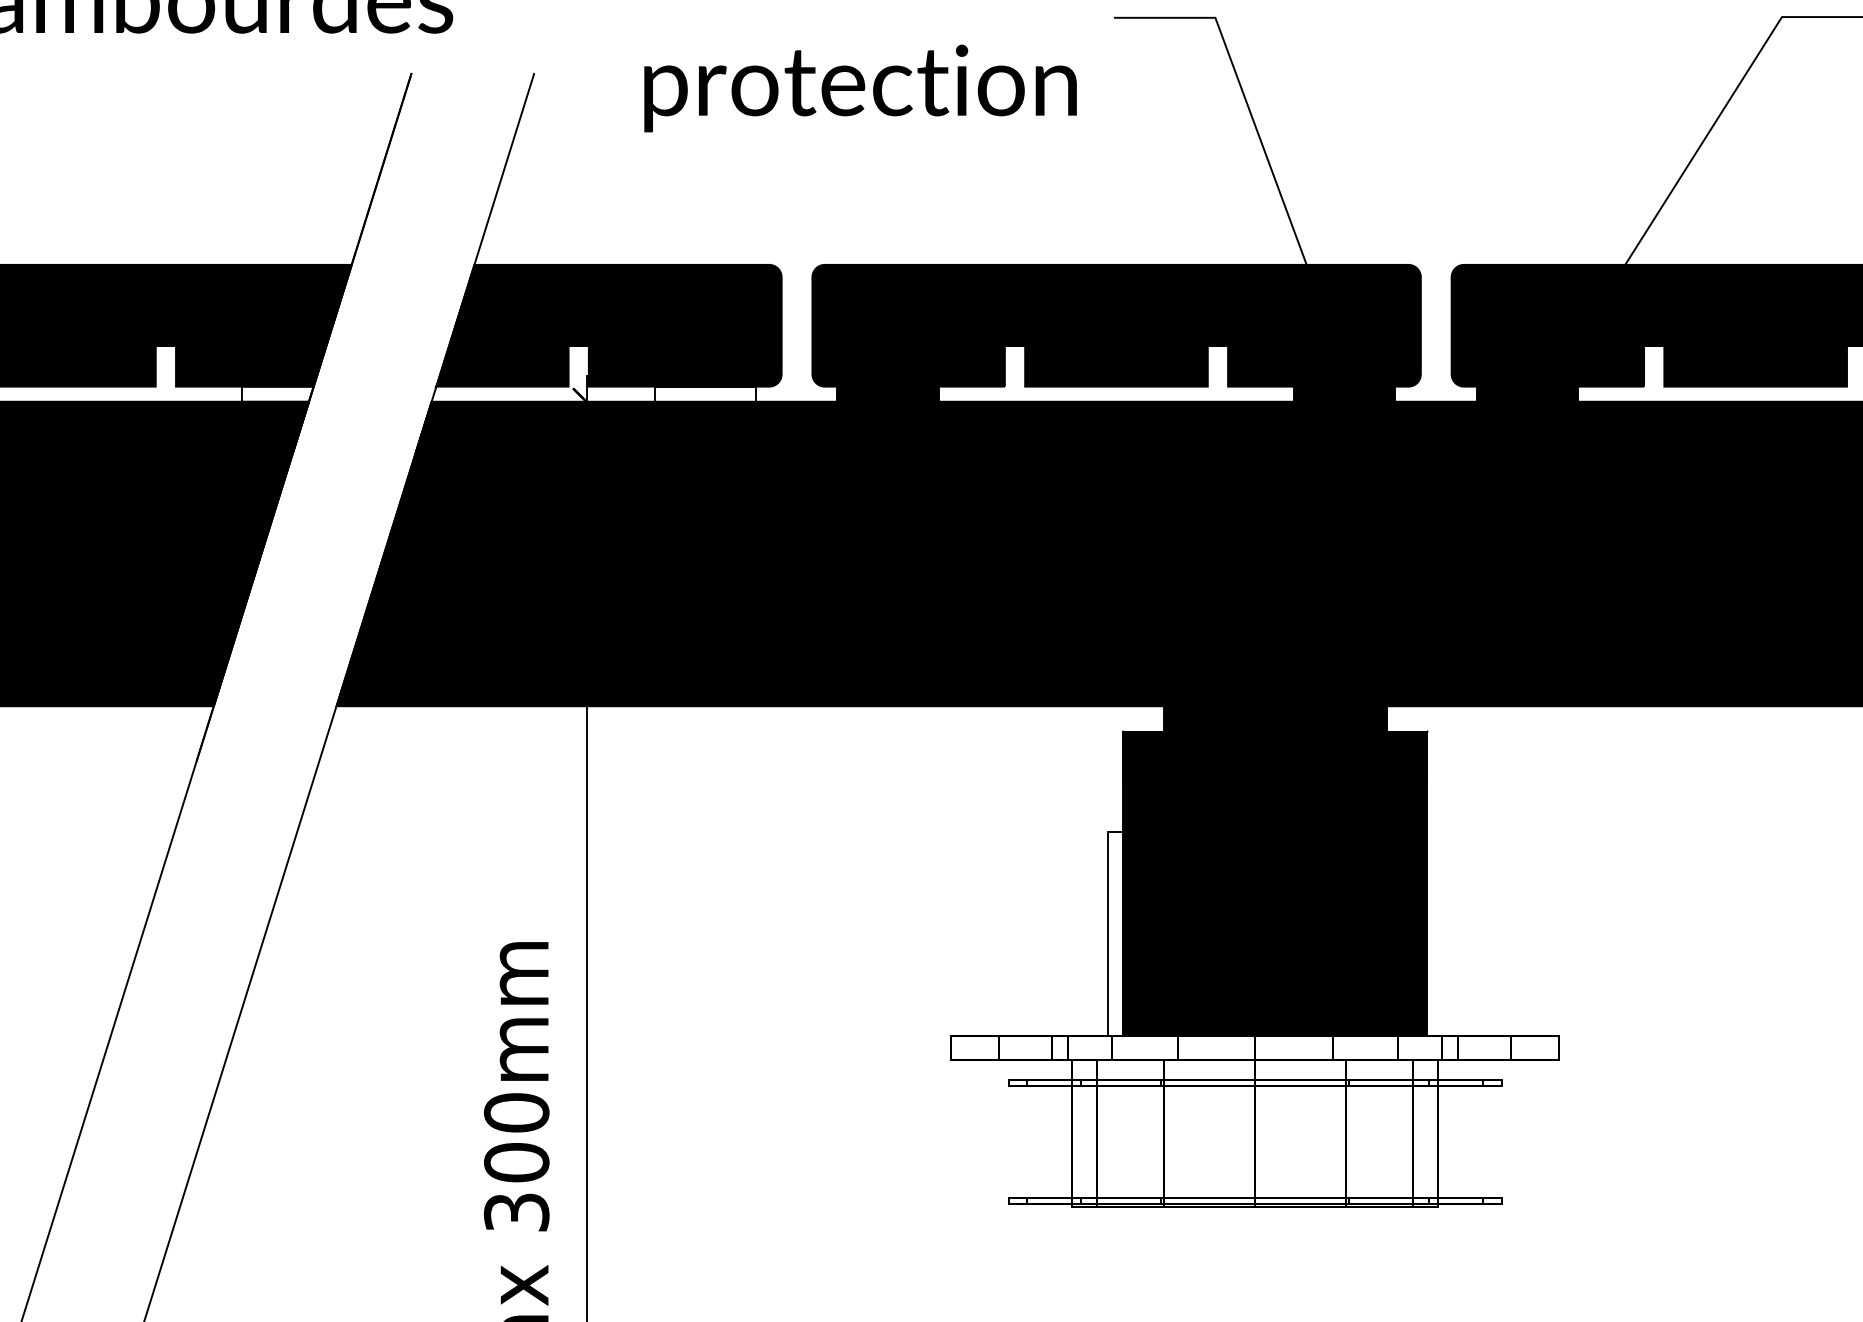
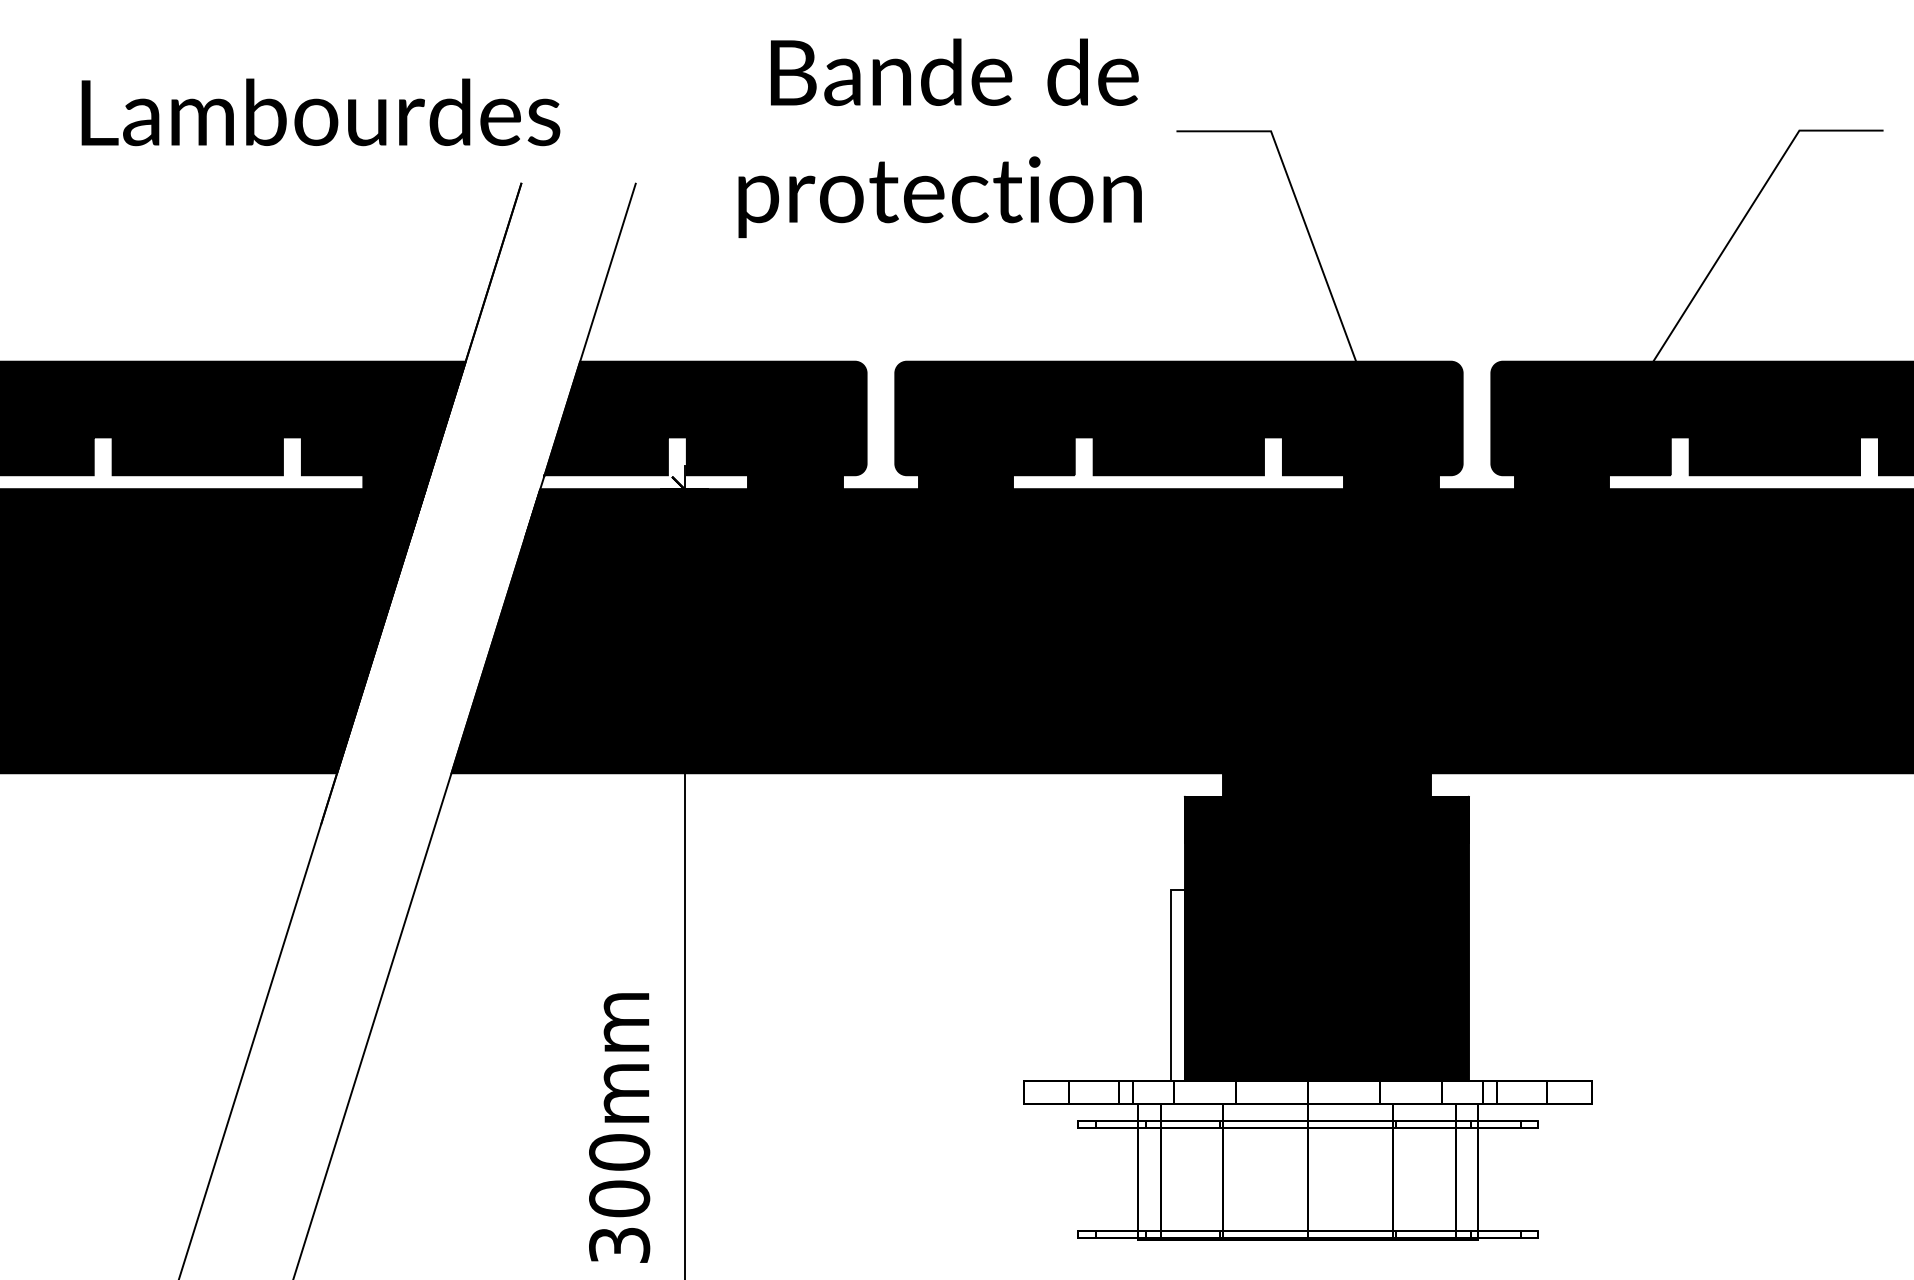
fill: (277, 394) -> (396, 482), added
fill: (705, 394) -> (795, 482), added

